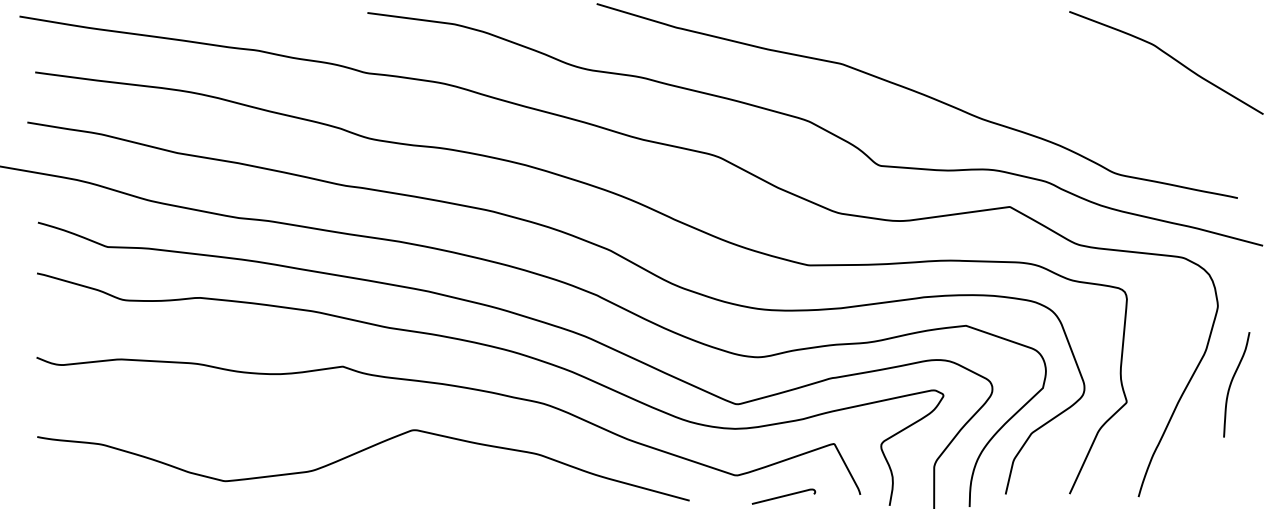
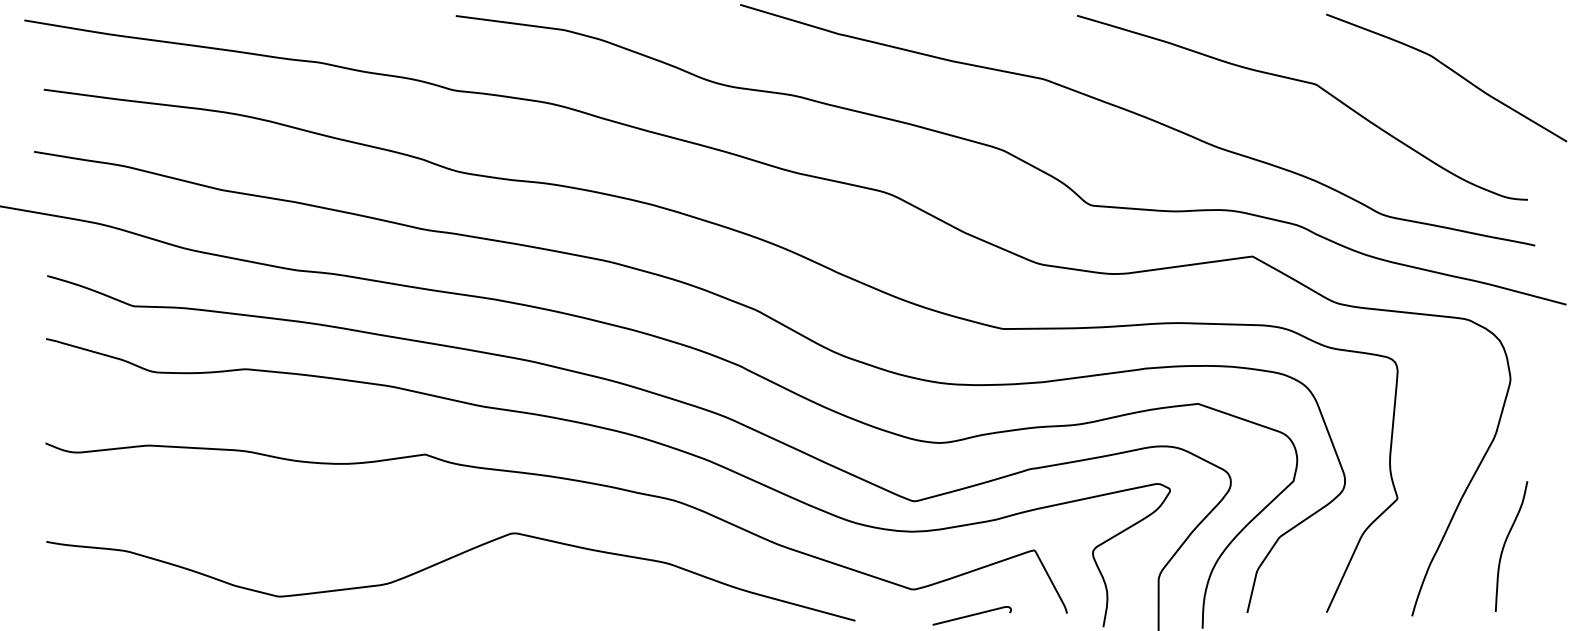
curve: (1052, 67) -> (1305, 83), added
curve: (1232, 382) -> (1506, 543), moved

